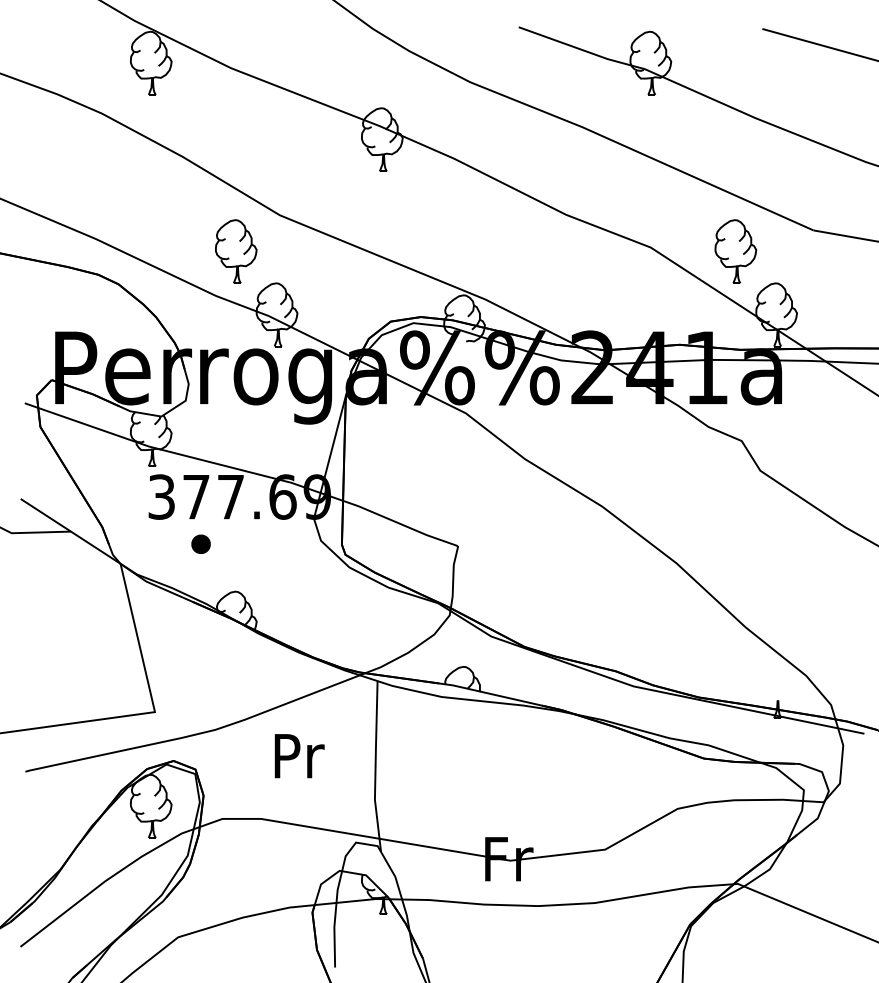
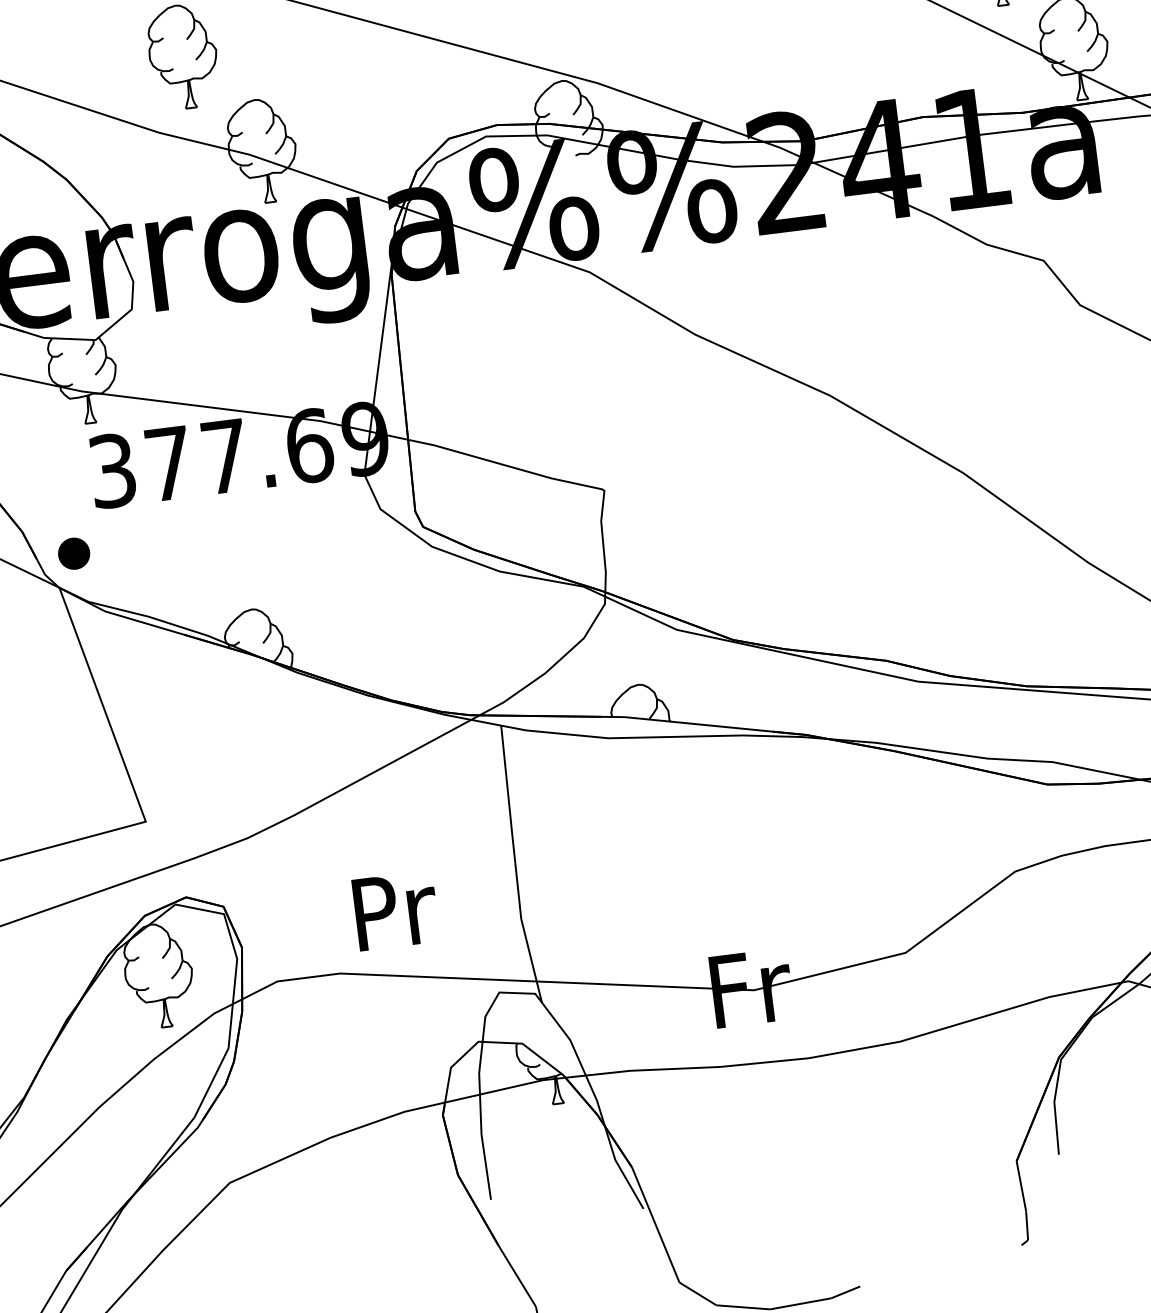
part: (200, 543) -> (73, 552), moved
text: (299, 756) -> (395, 911), moved

